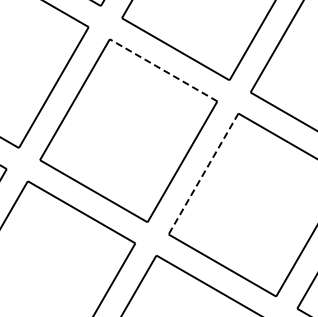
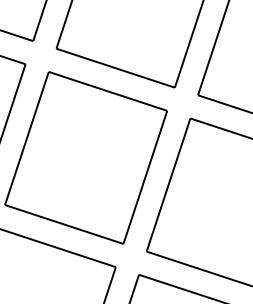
line: (163, 70) -> (107, 91), dashed -> solid
line: (203, 174) -> (168, 185), dashed -> solid

